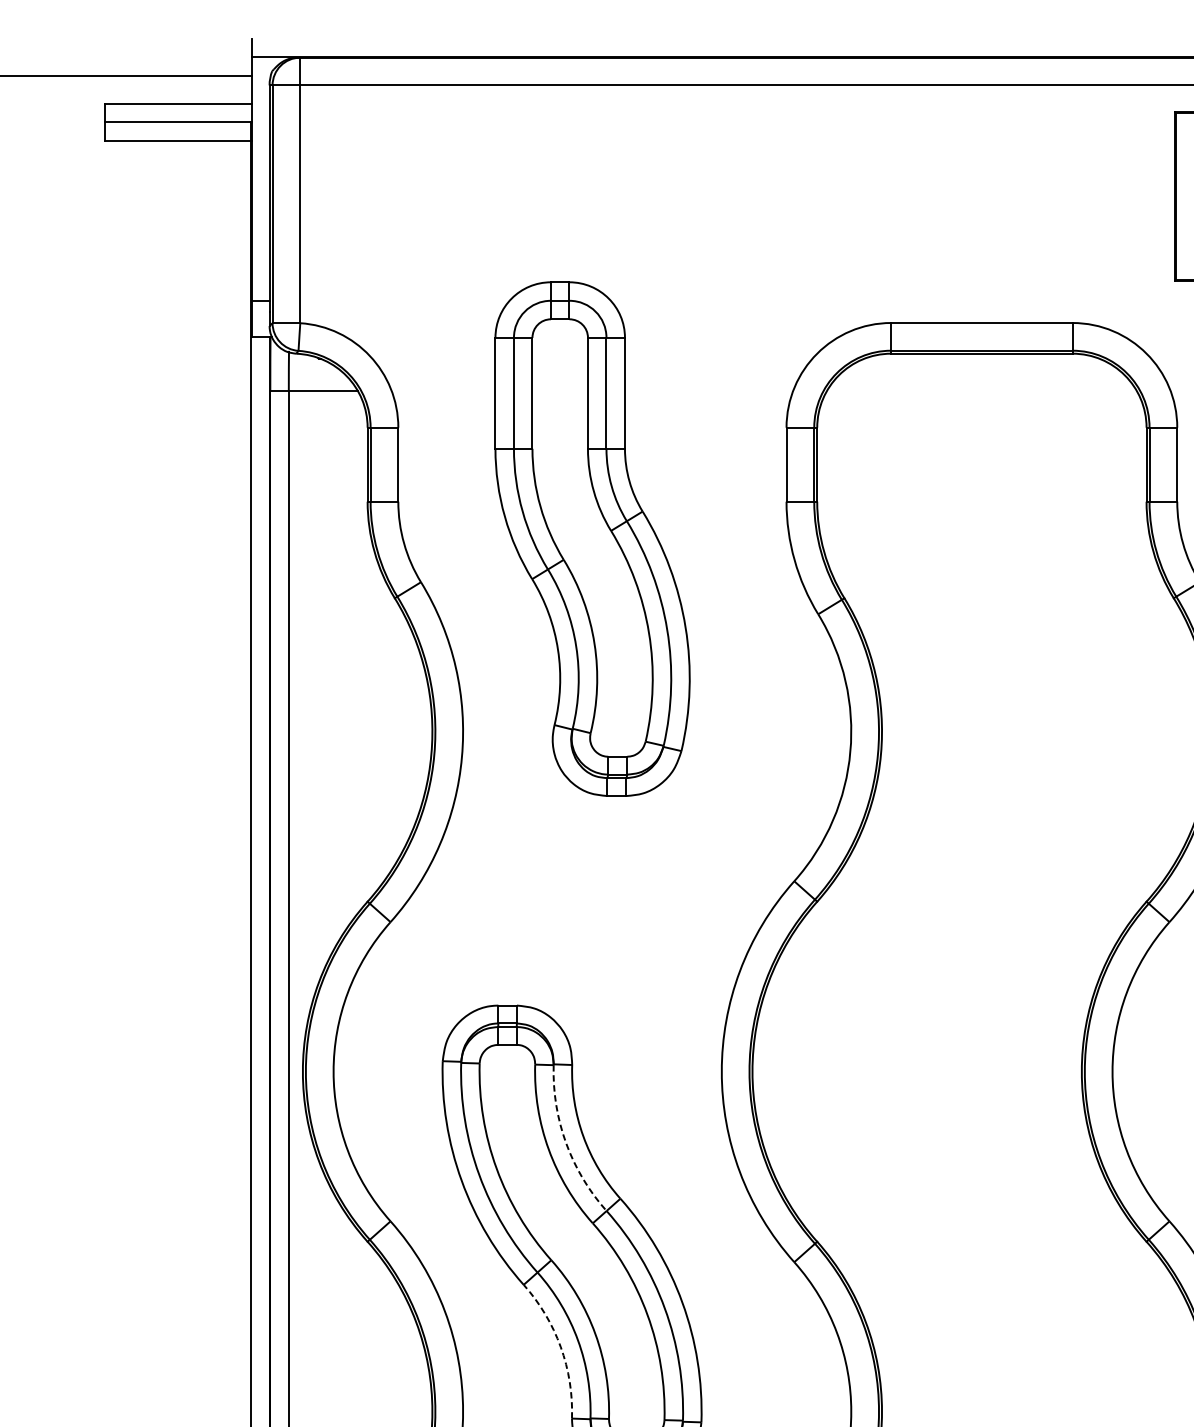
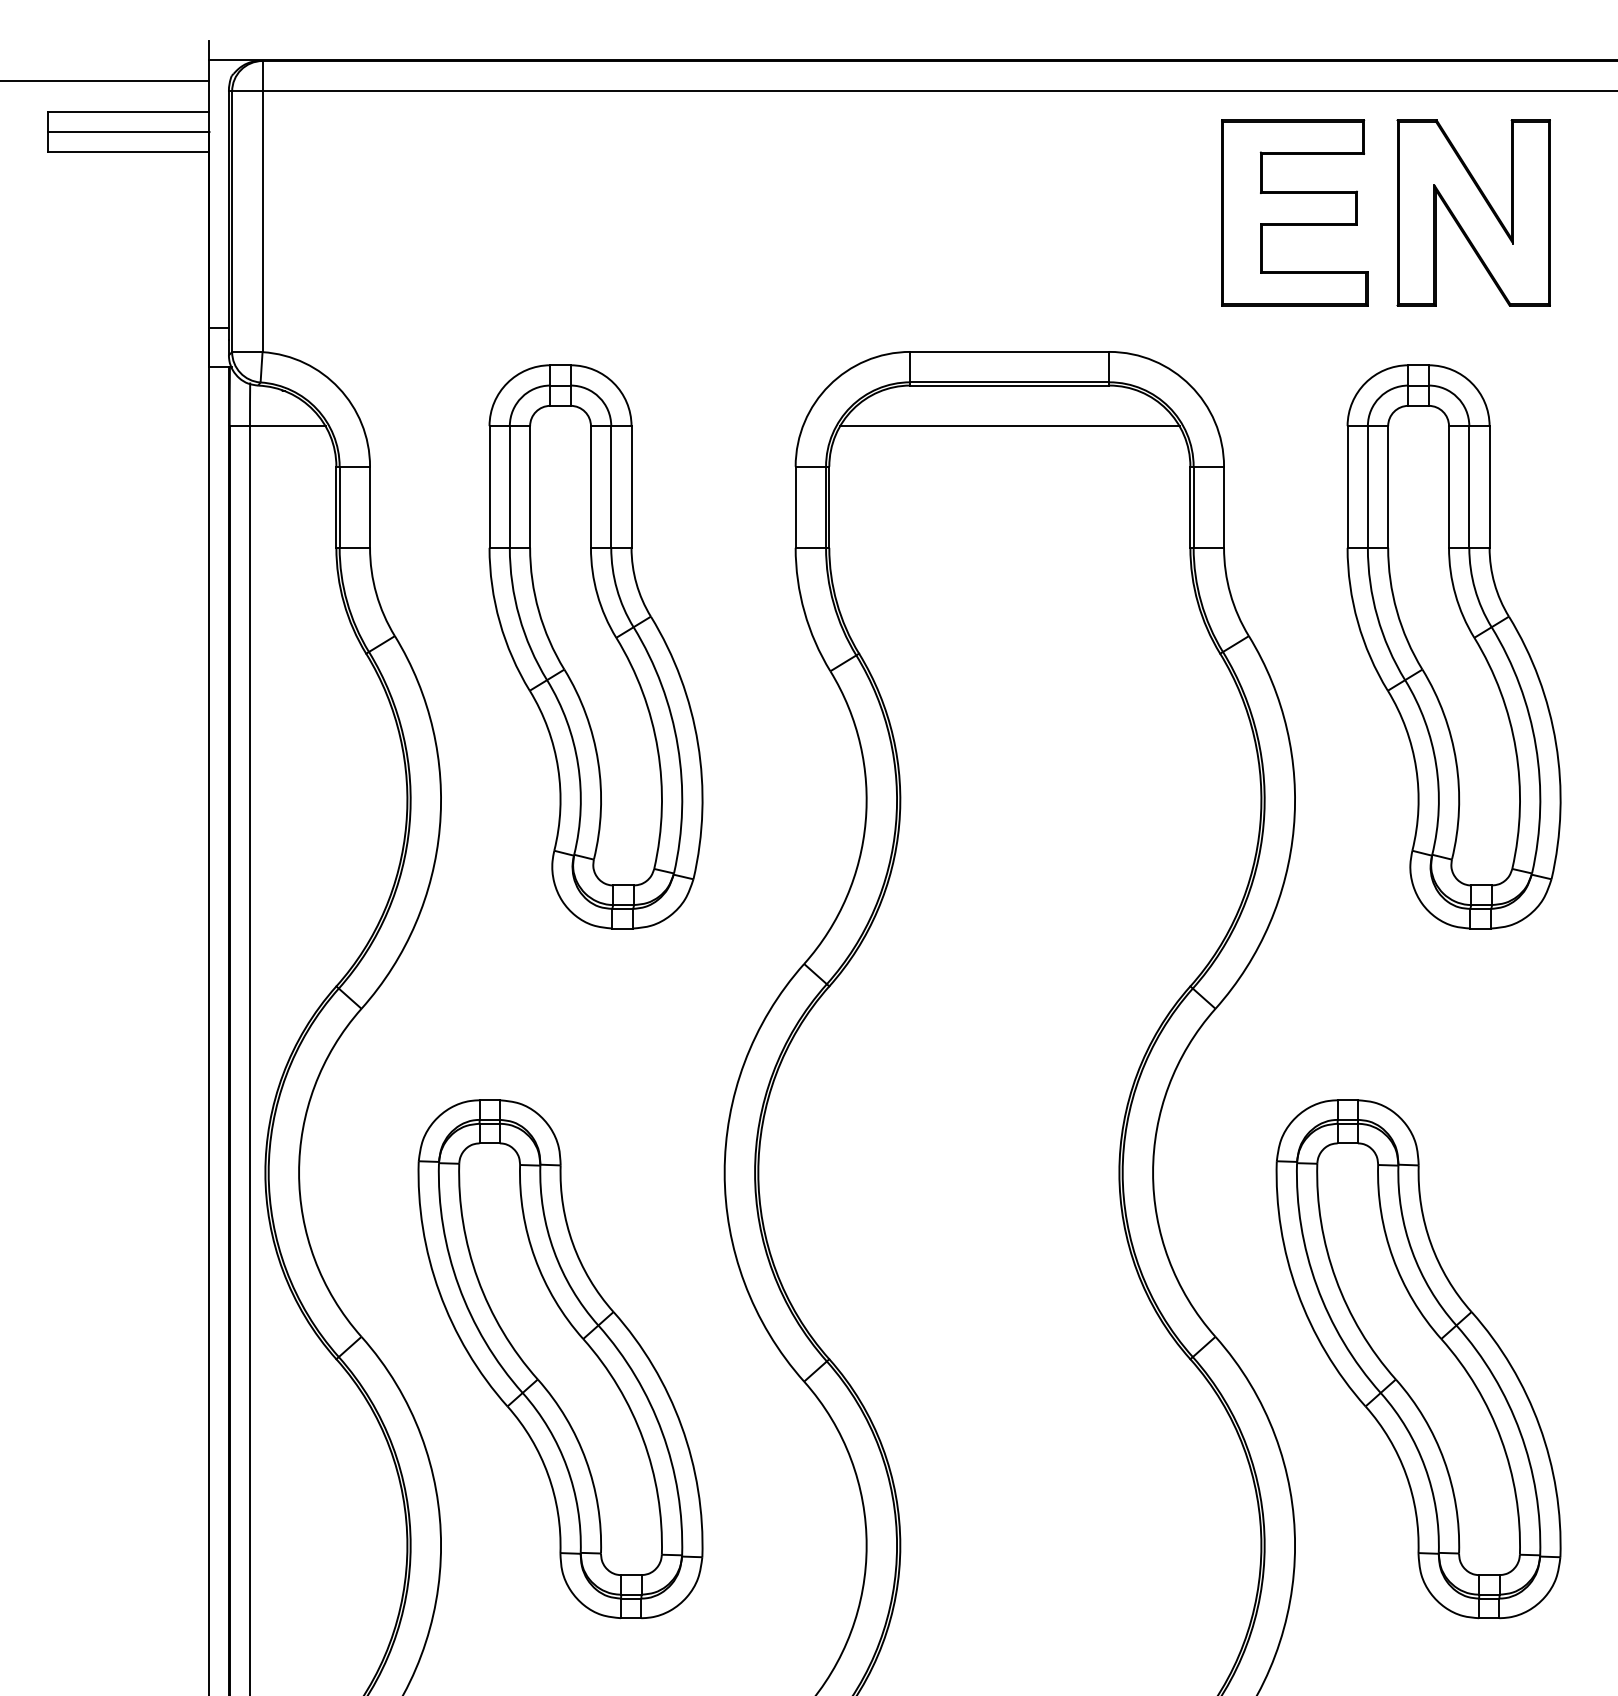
line: (981, 391) -> (1009, 426), added
part: (592, 538) -> (595, 646), moved
arc: (566, 1143) -> (554, 1251), dashed -> solid
arc: (561, 1346) -> (548, 1474), dashed -> solid

